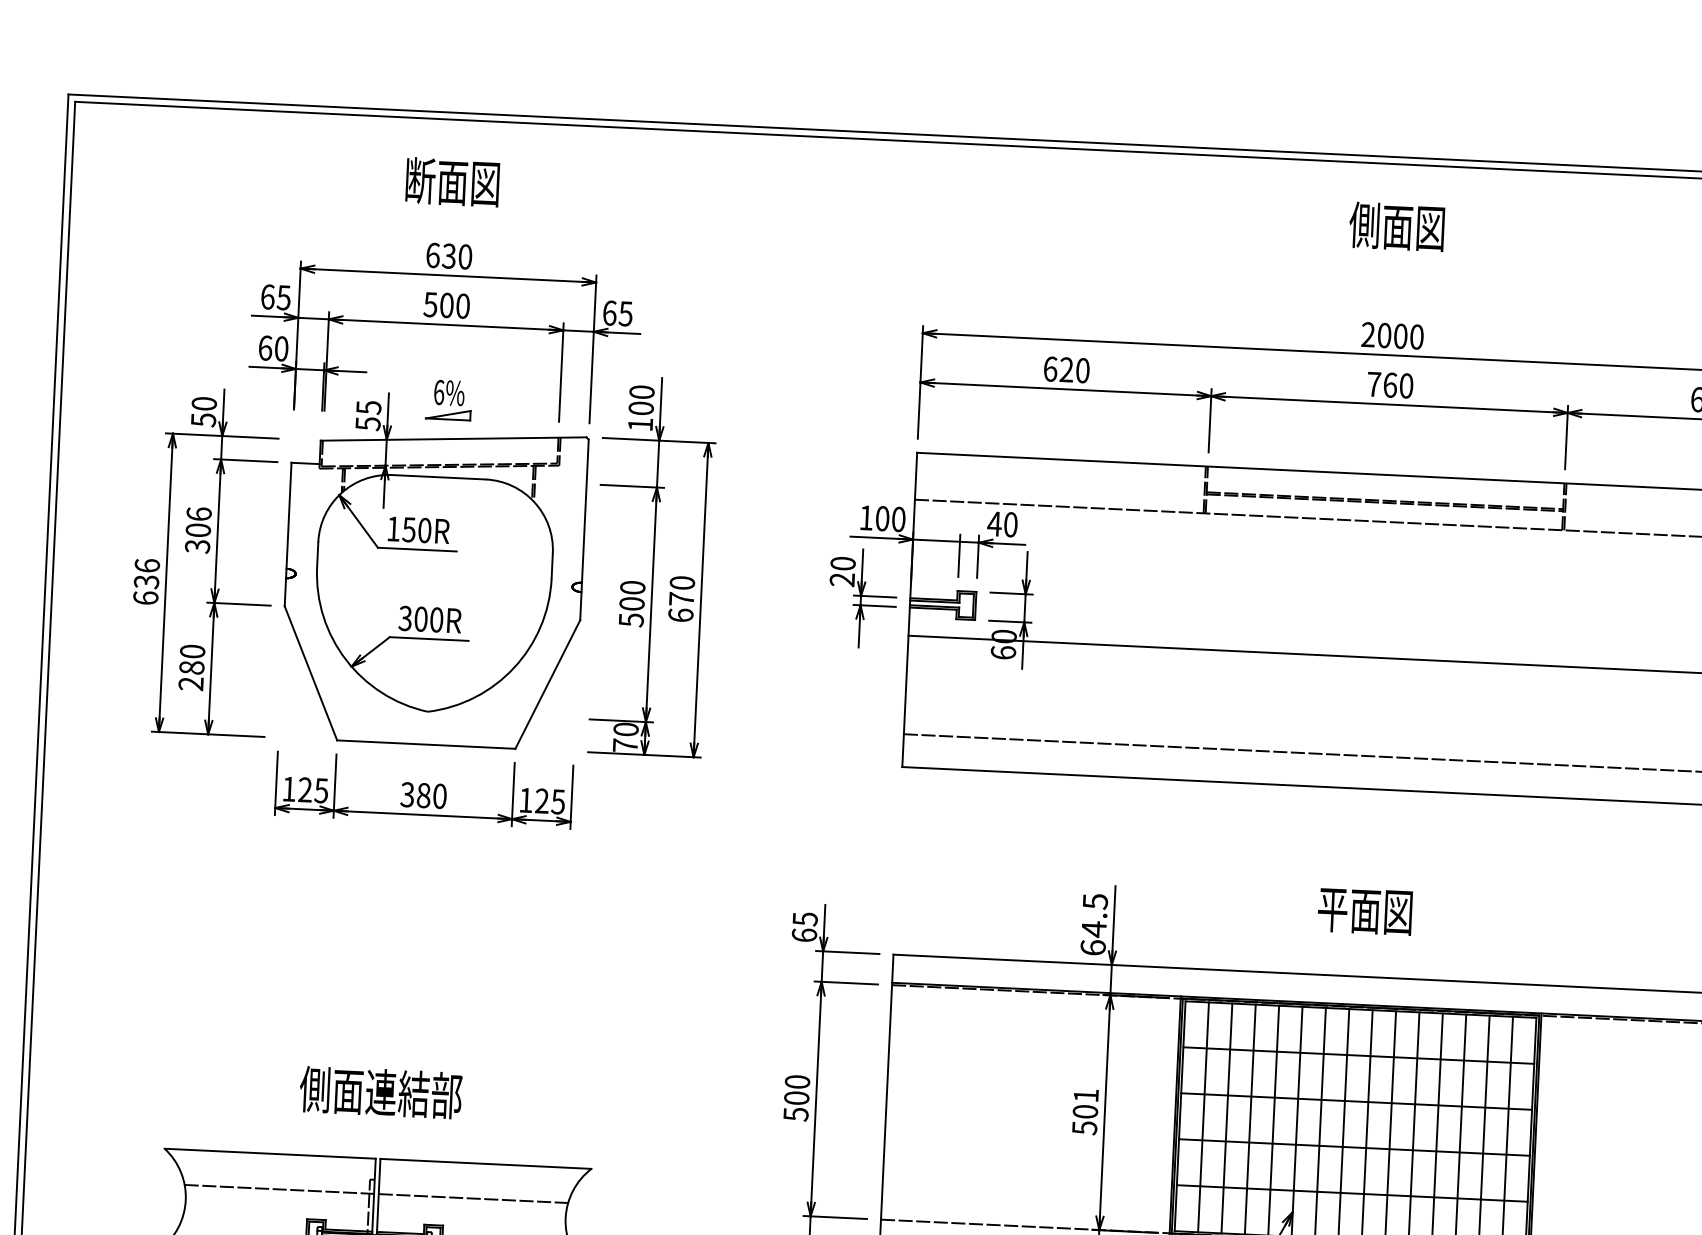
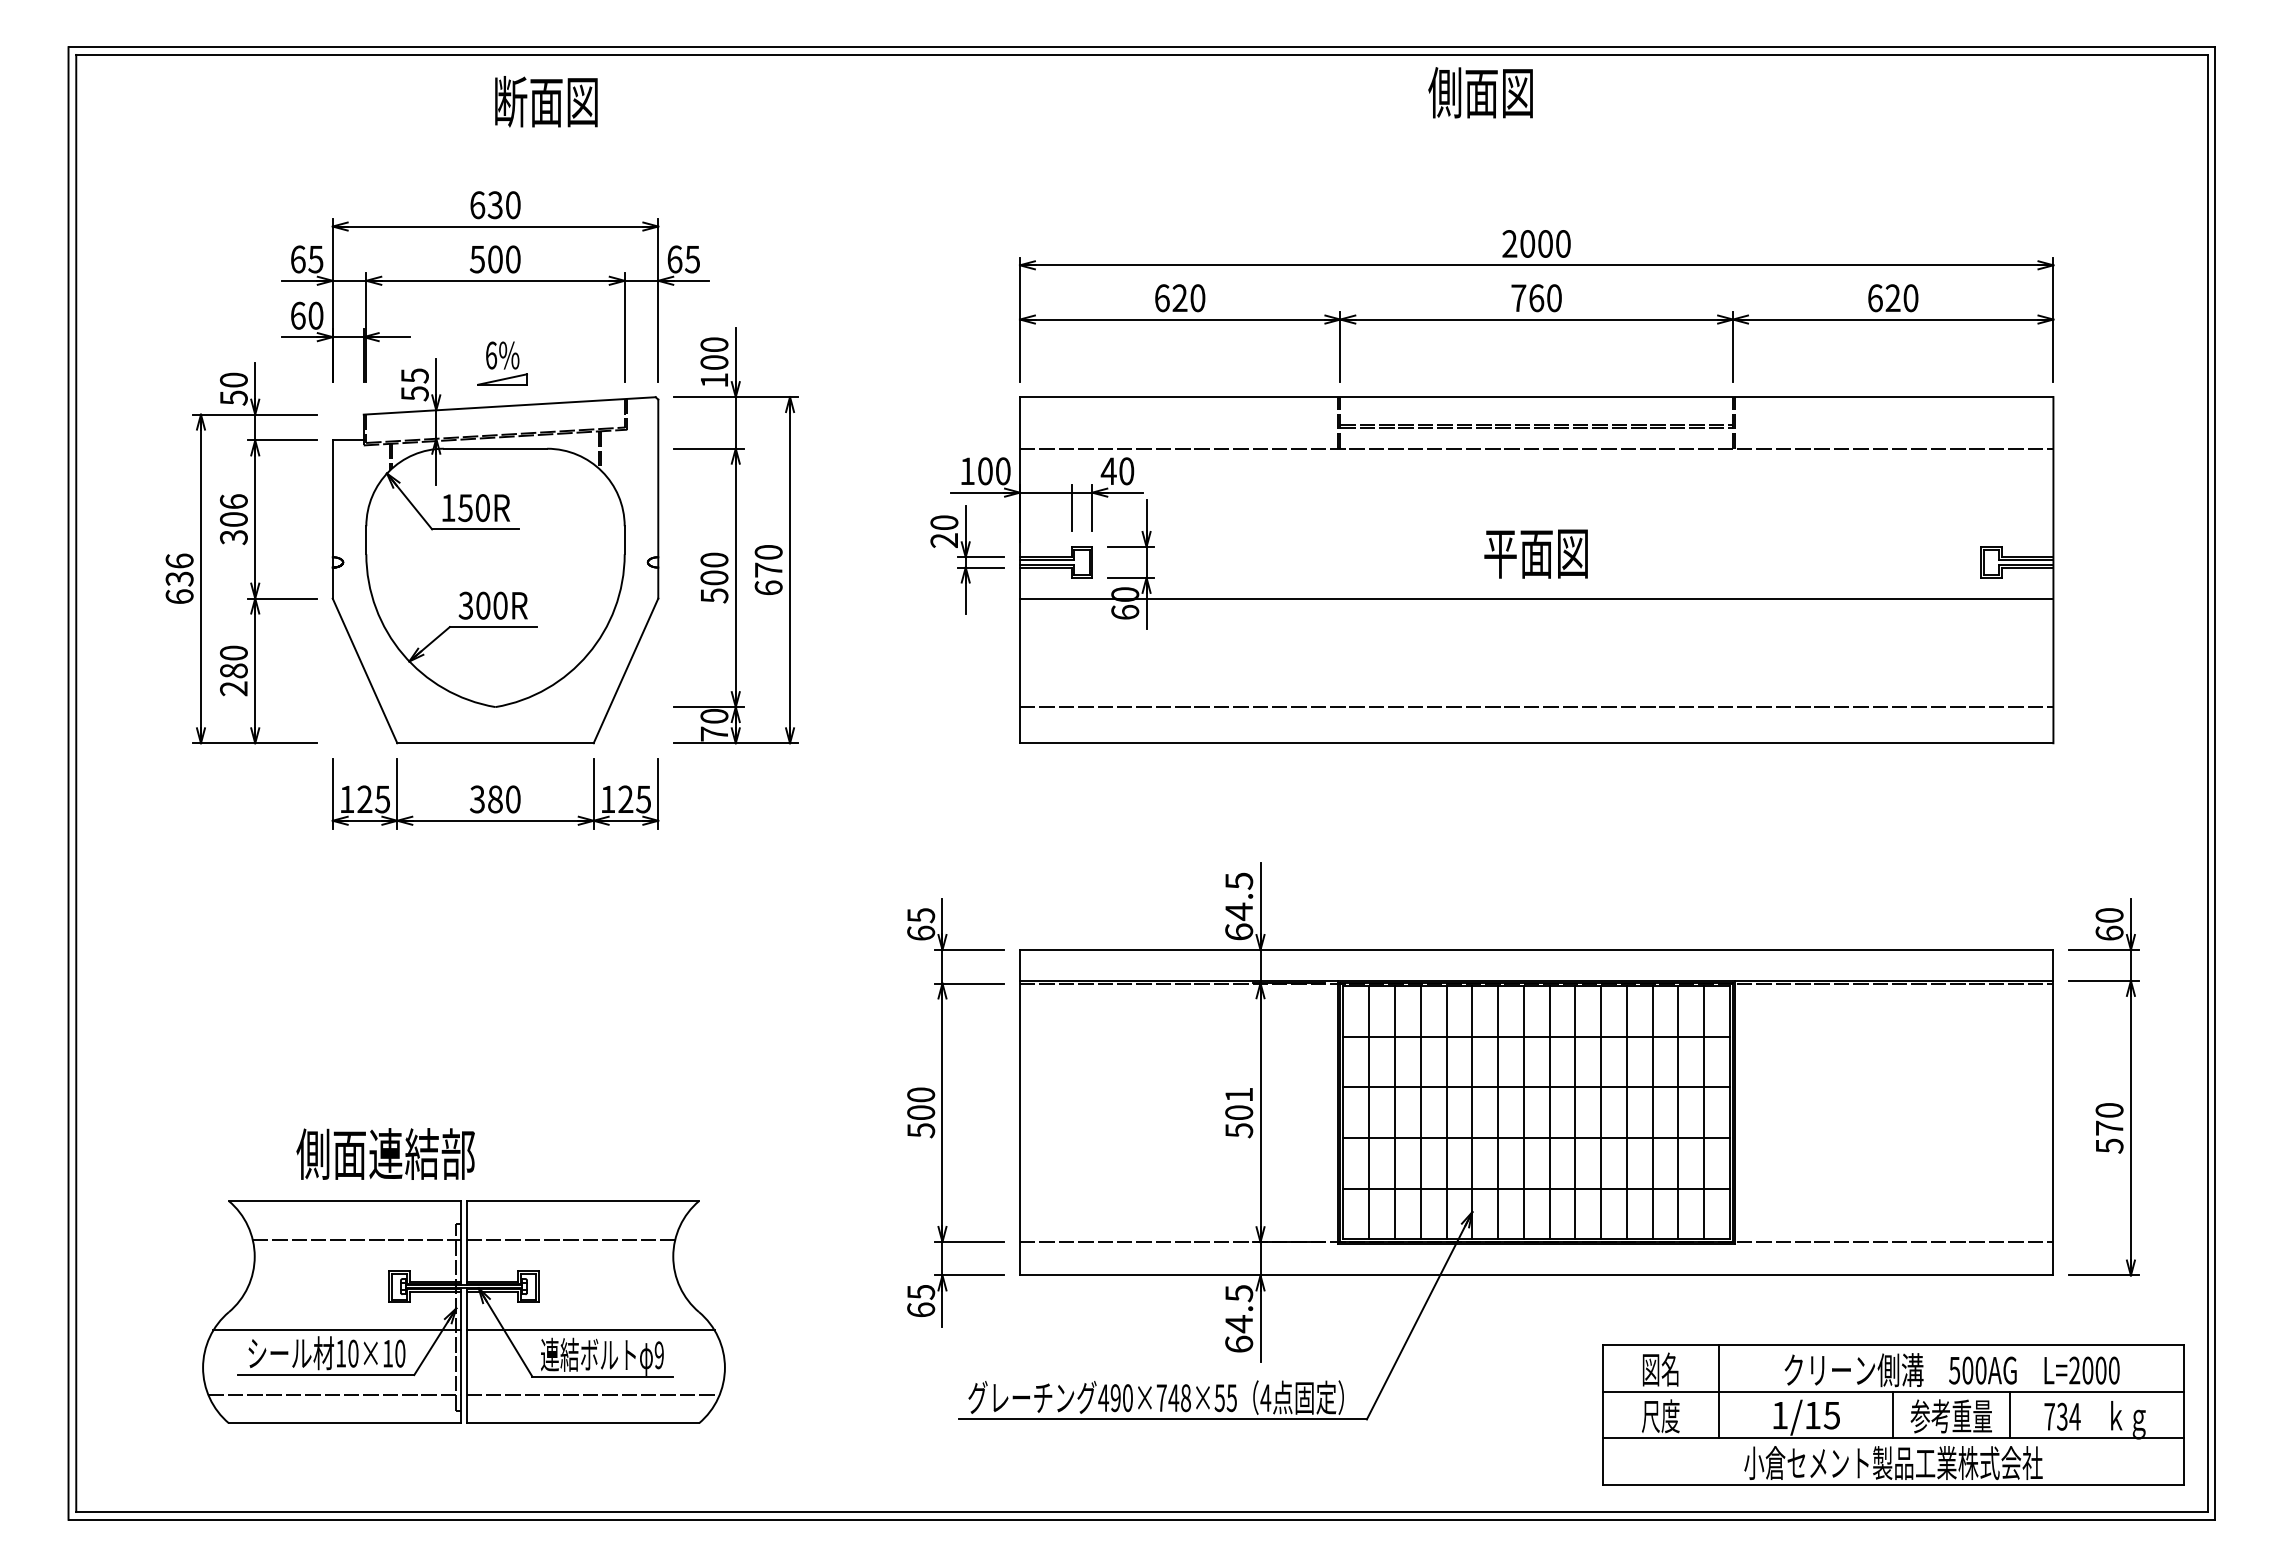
text: (452, 182) -> (546, 101), moved
text: (1396, 226) -> (1480, 92), moved
text: (1364, 910) -> (1535, 553), moved
text: (380, 1091) -> (385, 1153), moved

